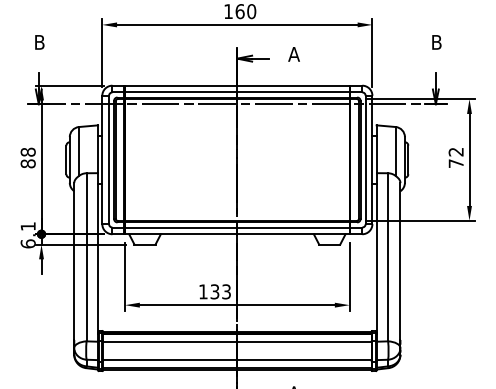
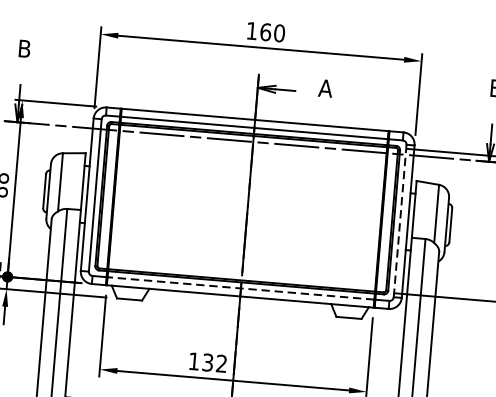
line: (365, 160) -> (399, 221), solid -> dashed
line: (236, 227) -> (239, 288), solid -> dashed
text: (226, 291) -> (221, 363), 133 -> 132

